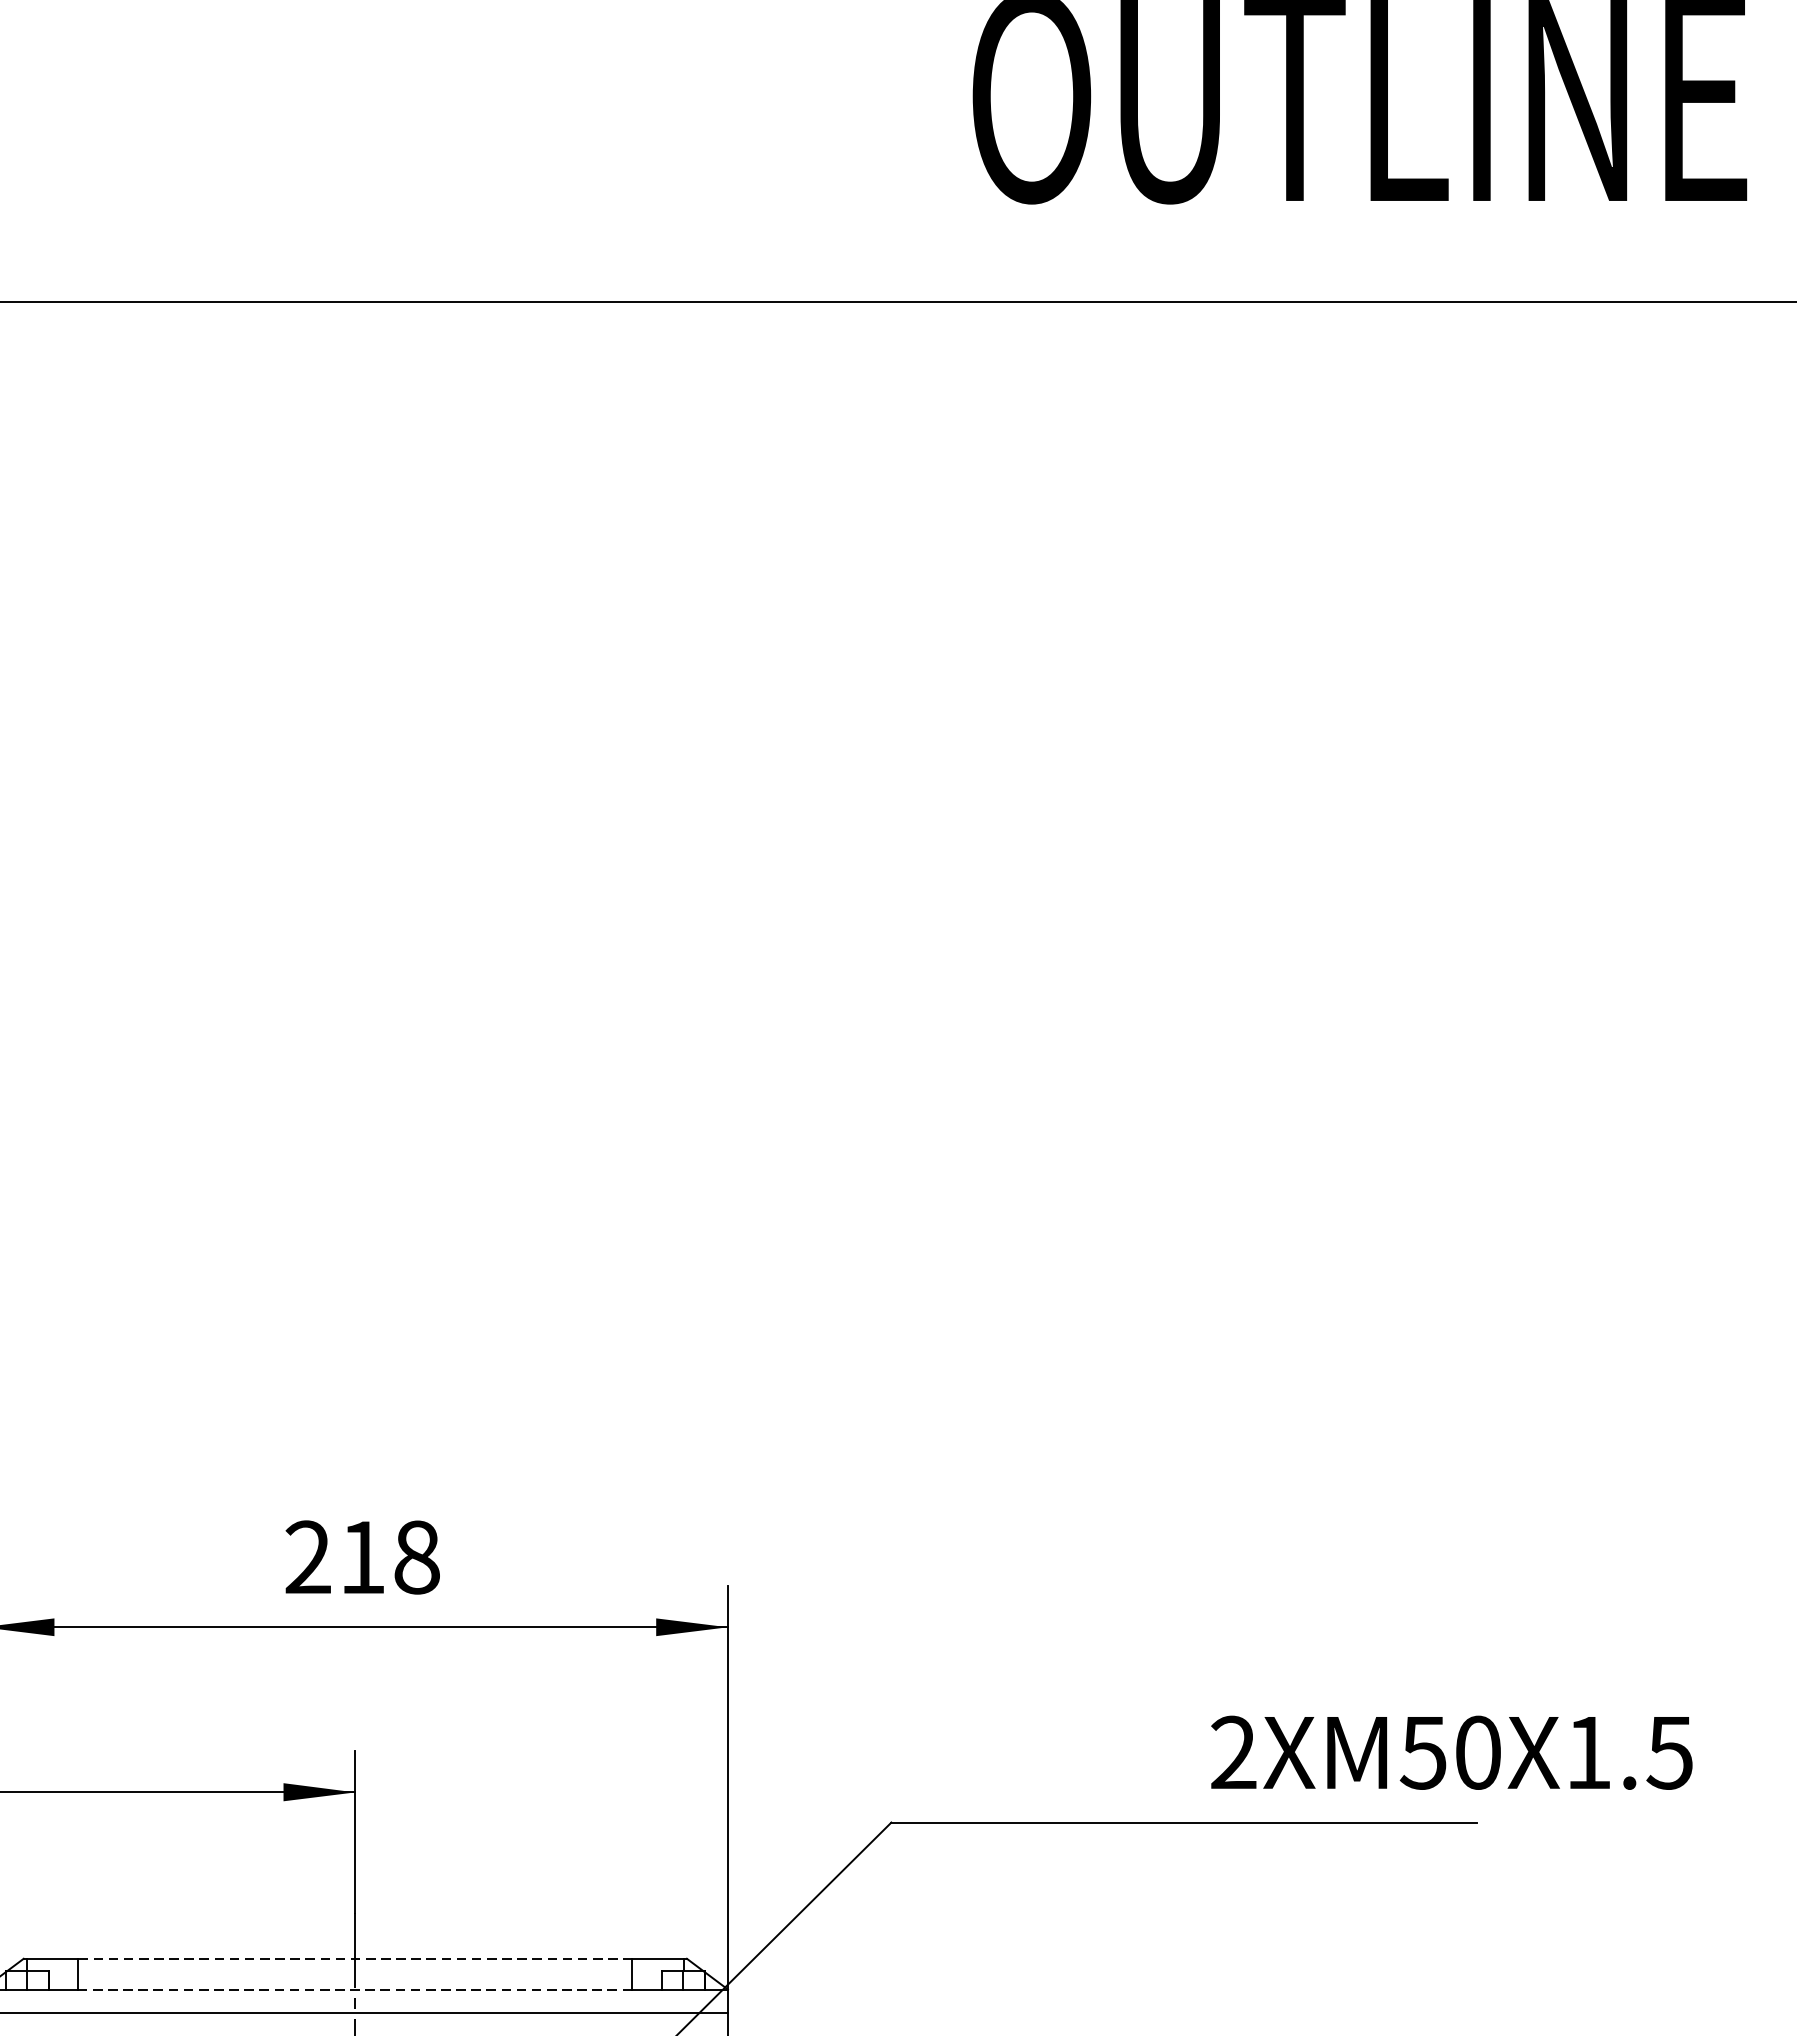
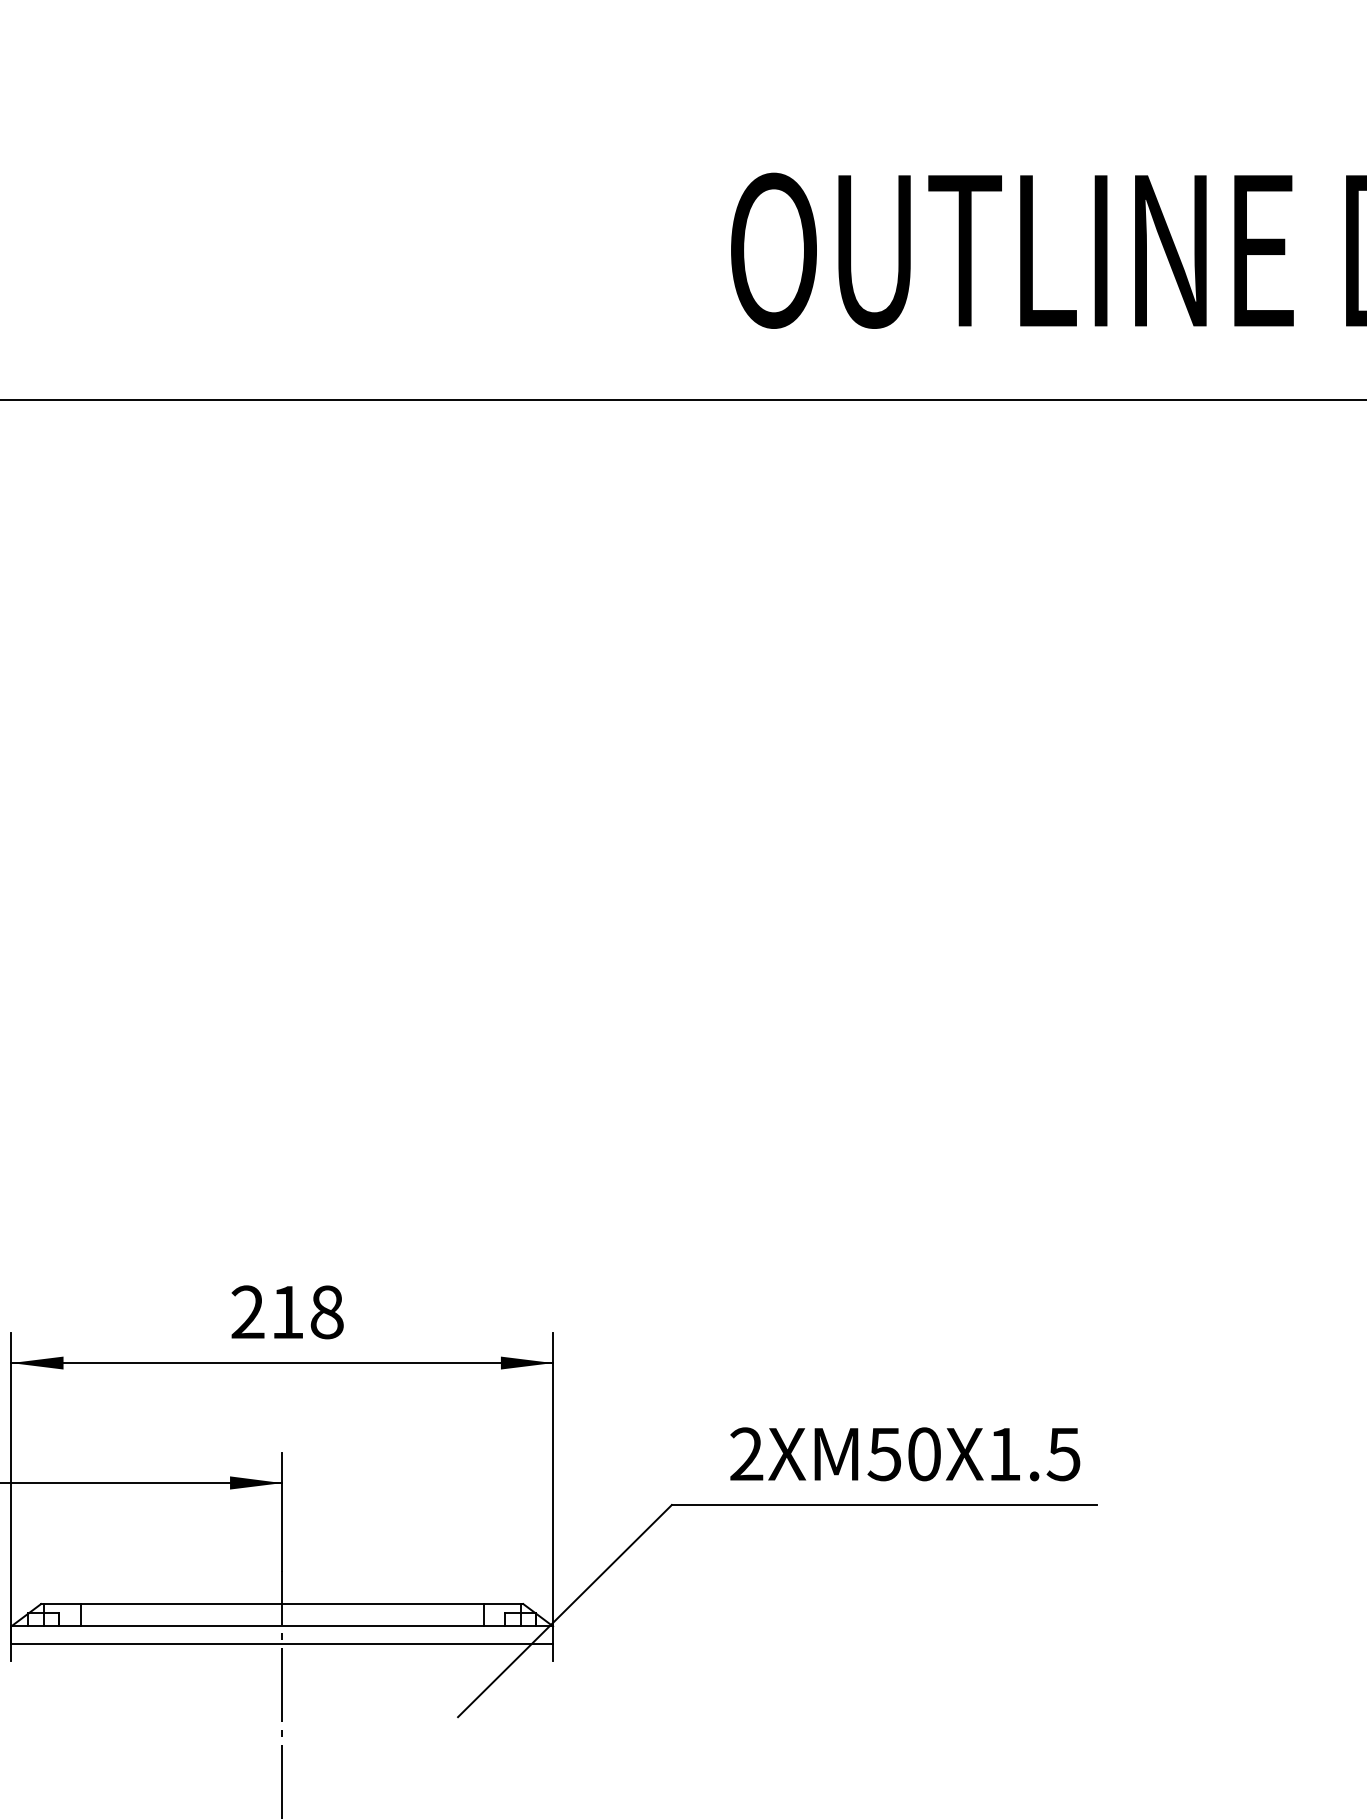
text: (1452, 1753) -> (905, 1454), moved
line: (355, 1959) -> (282, 1604), dashed -> solid
line: (354, 1989) -> (281, 1626), dashed -> solid

